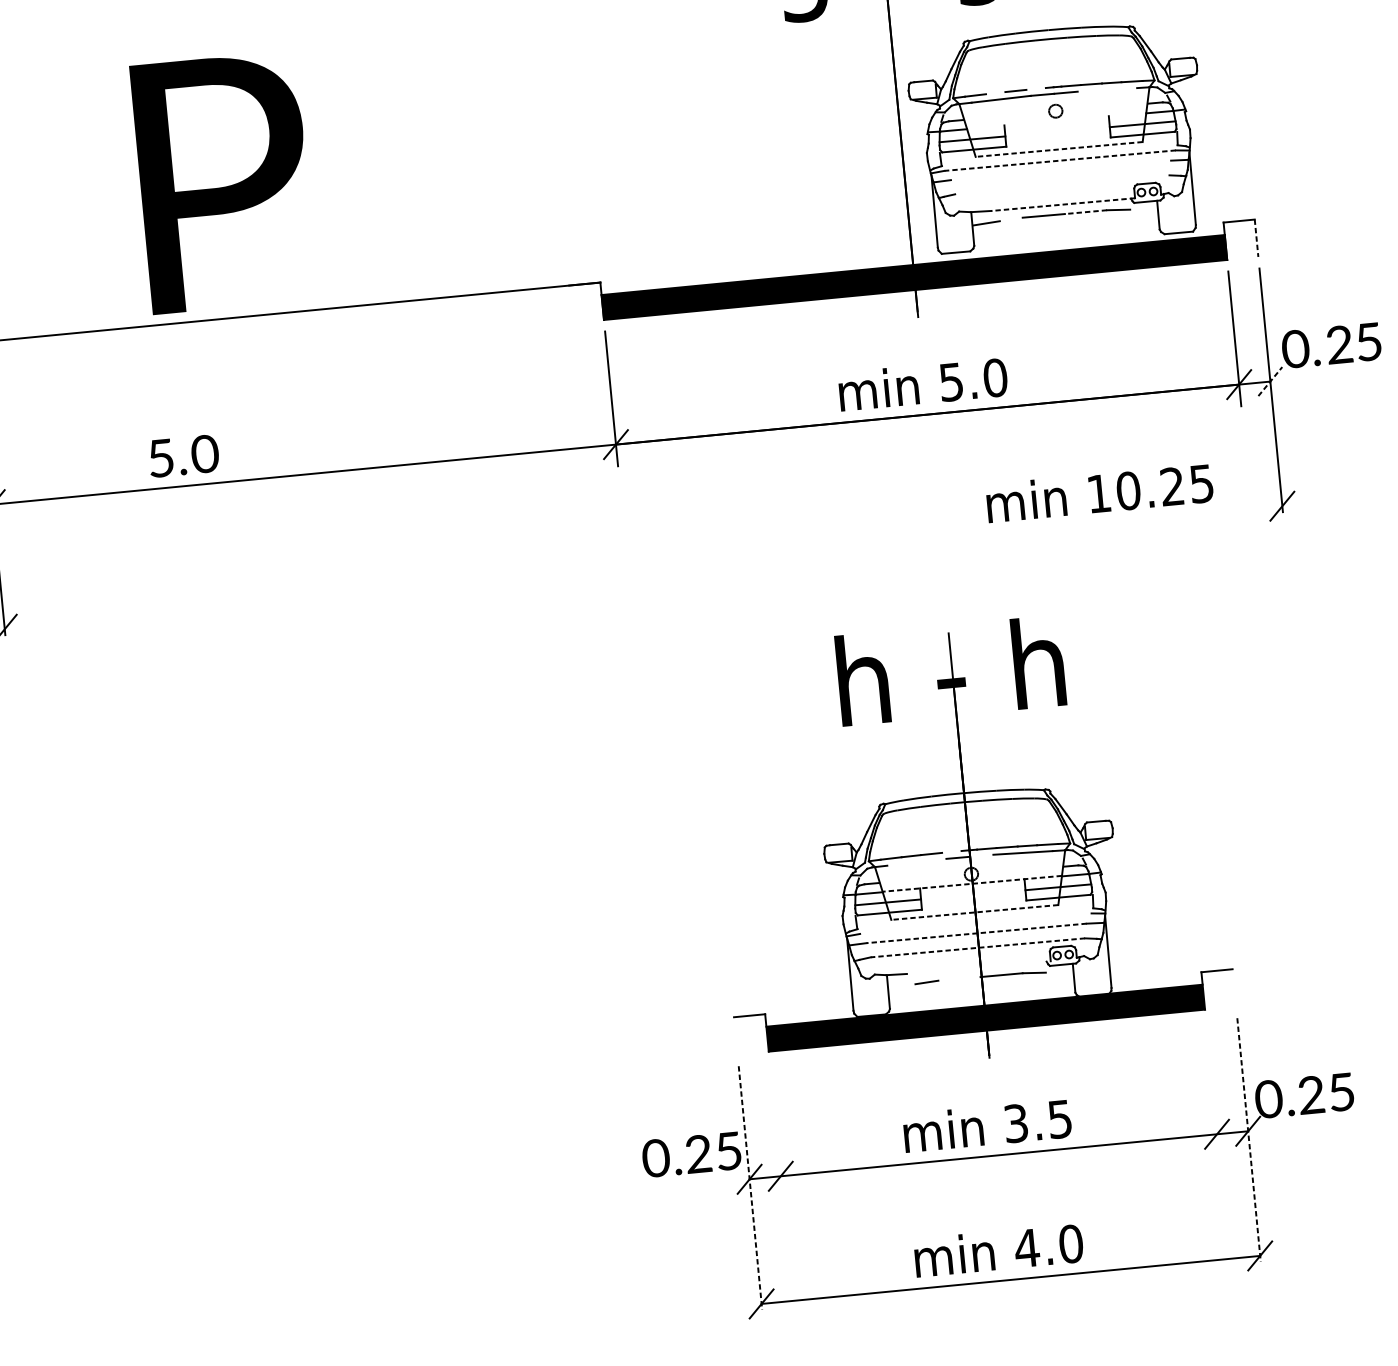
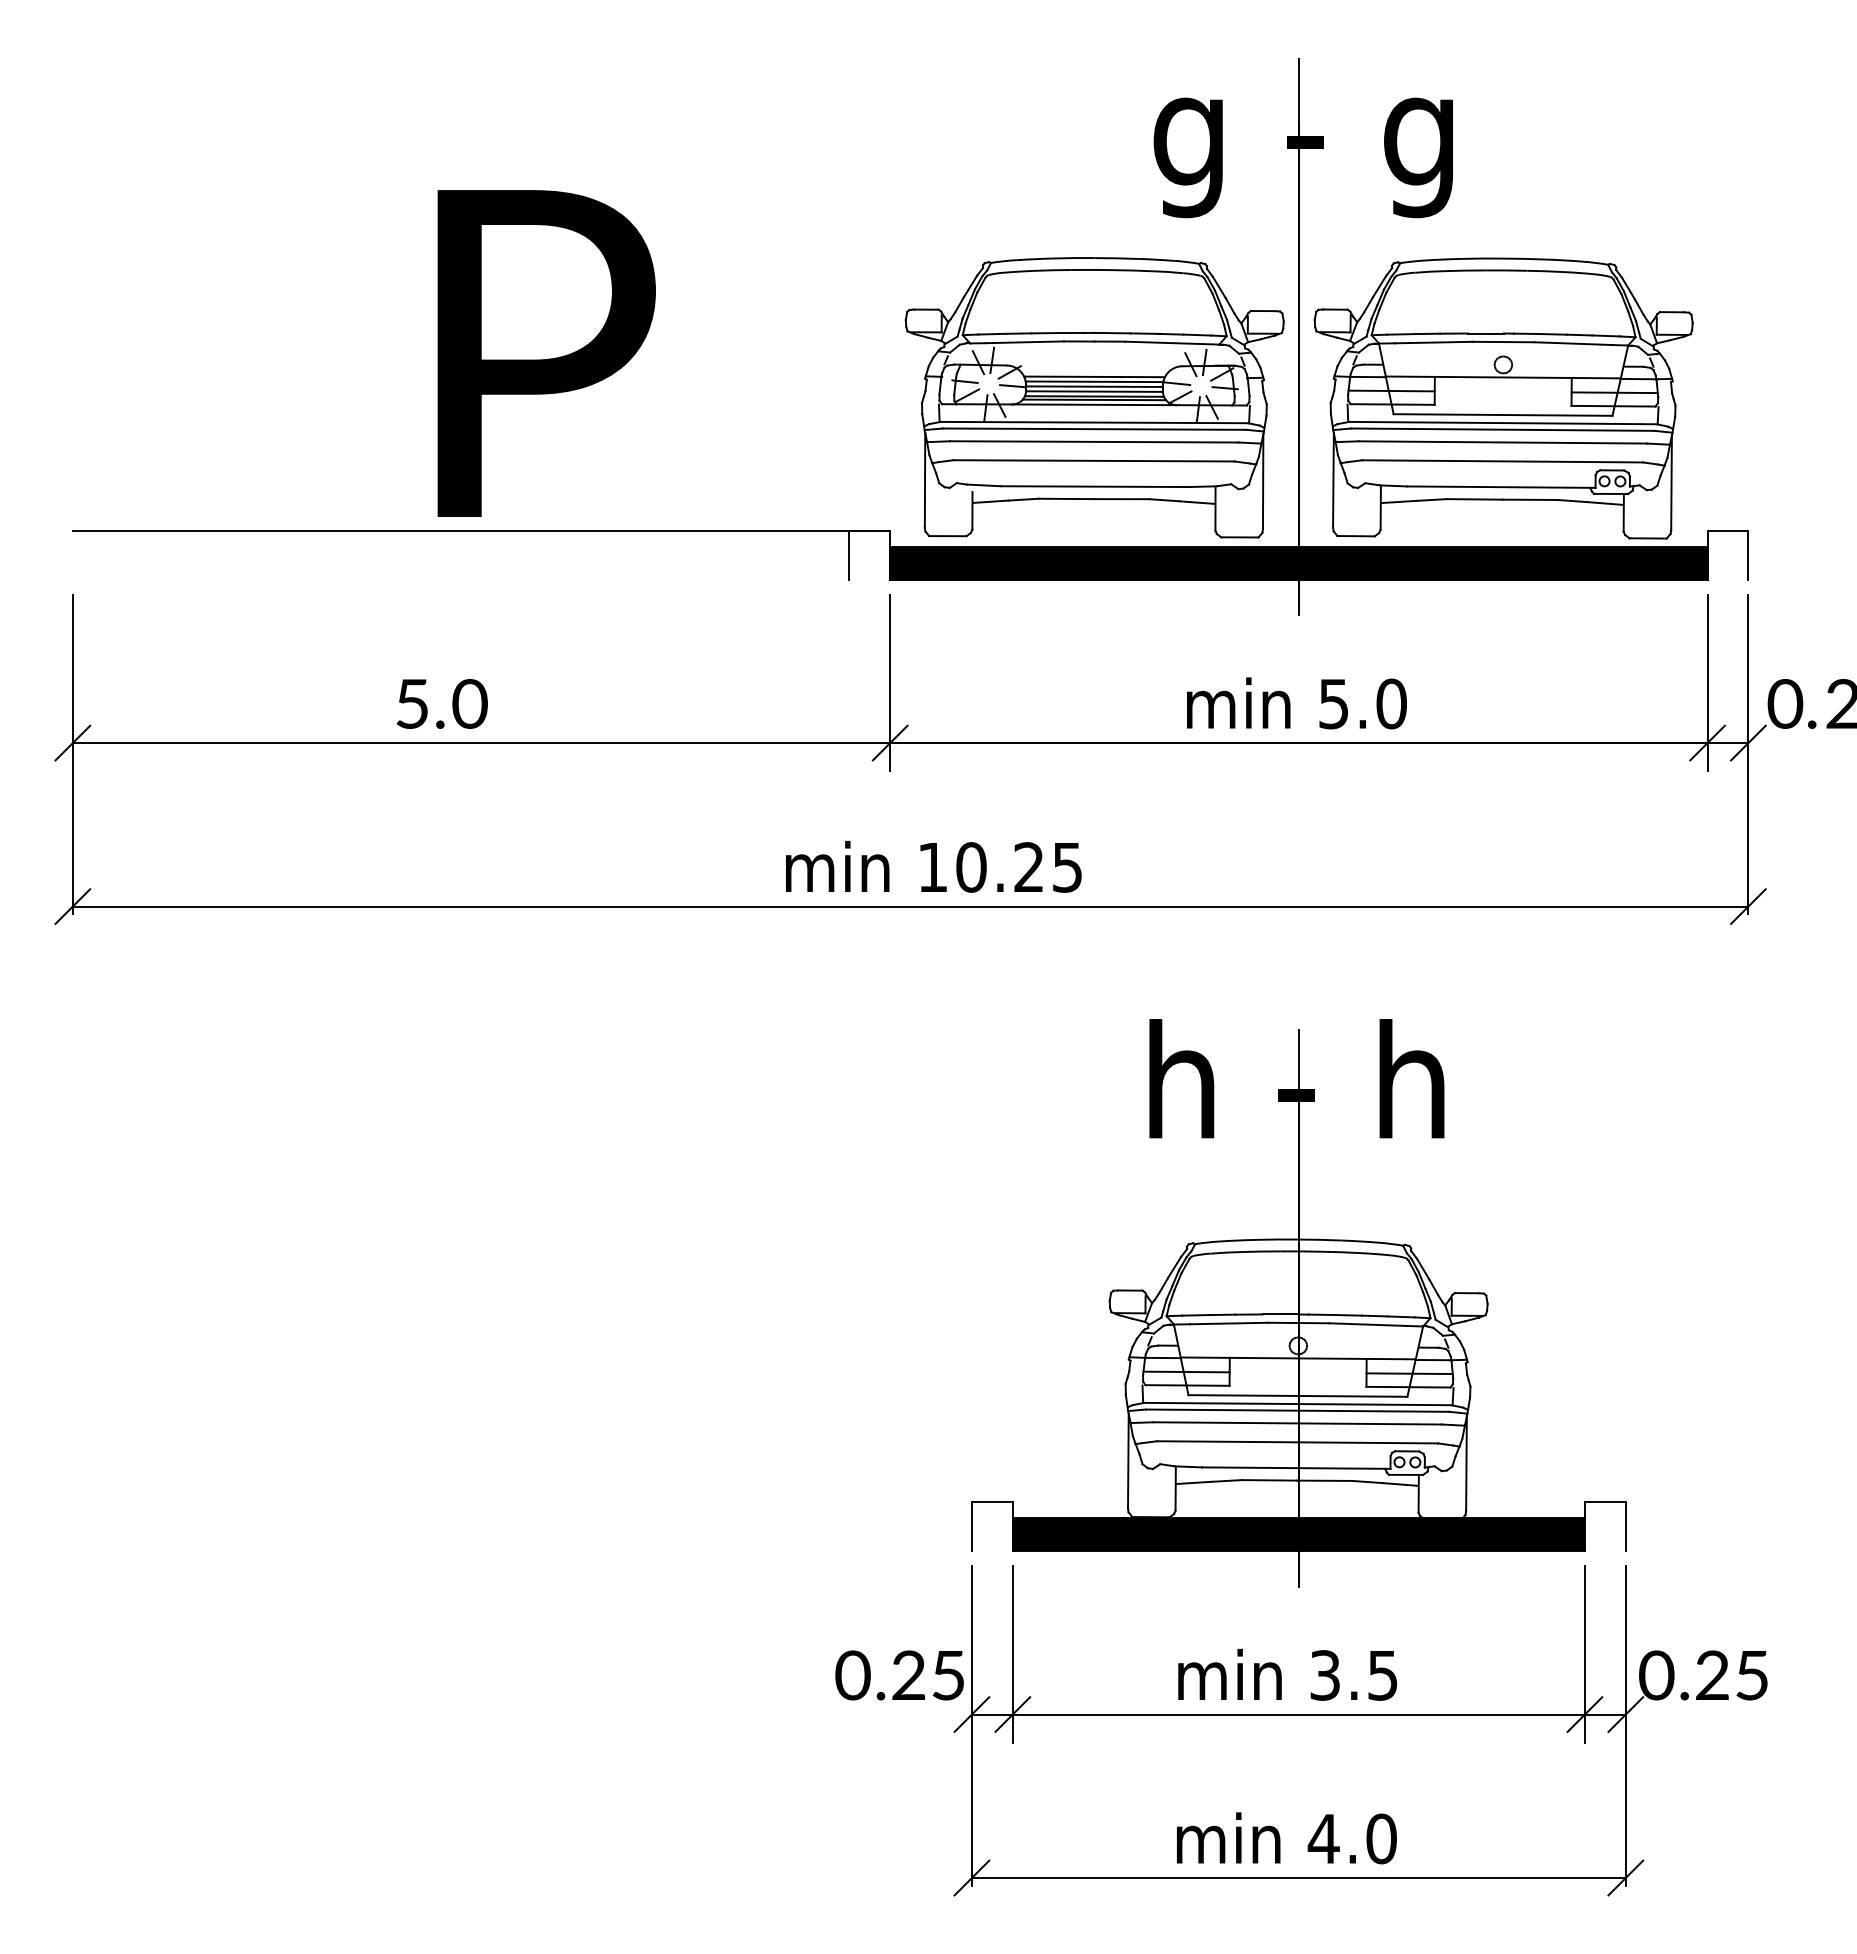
line: (1036, 88) -> (1480, 333), added
line: (1107, 89) -> (1573, 343), added
line: (995, 92) -> (1427, 333), added
line: (1056, 120) -> (1502, 377), added
line: (1058, 149) -> (1502, 415), dashed -> solid
line: (1059, 155) -> (1502, 422), added
line: (1059, 160) -> (1502, 429), dashed -> solid
part: (746, 166) -> (1094, 397), added
line: (1060, 170) -> (1502, 442), added
text: (223, 182) -> (546, 353), moved
line: (1062, 184) -> (1502, 461), added
line: (1062, 204) -> (1500, 487), dashed -> solid
line: (1143, 209) -> (1604, 503), added
line: (1086, 211) -> (1530, 499), dashed -> solid
line: (1010, 219) -> (1431, 499), added
line: (1256, 238) -> (1748, 555), dashed -> solid
line: (571, 303) -> (849, 554), added
line: (1270, 381) -> (1748, 743), dashed -> solid
text: (183, 455) -> (441, 703), moved
text: (1099, 493) -> (933, 866), moved
line: (643, 567) -> (910, 906), added
line: (951, 852) -> (1275, 1314), added
line: (981, 856) -> (1313, 1323), added
line: (916, 862) -> (1228, 1323), added
line: (971, 883) -> (1297, 1358), dashed -> solid
line: (974, 912) -> (1297, 1395), dashed -> solid
line: (975, 918) -> (1297, 1403), added
line: (975, 923) -> (1297, 1410), added
line: (976, 933) -> (1297, 1423), dashed -> solid
line: (977, 947) -> (1297, 1442), dashed -> solid
line: (978, 967) -> (1296, 1467), added
line: (1058, 972) -> (1399, 1484), added
line: (959, 979) -> (1269, 1480), added
line: (901, 986) -> (1193, 1482), added
line: (1234, 987) -> (1625, 1526), added
line: (735, 1035) -> (971, 1526), added
line: (1212, 1088) -> (1584, 1654), added
line: (776, 1130) -> (1012, 1654), added
line: (1248, 1139) -> (1625, 1725), dashed -> solid
line: (750, 1187) -> (971, 1725), dashed -> solid

